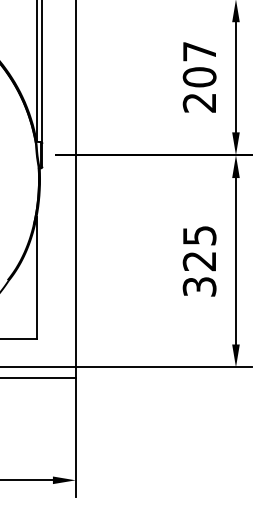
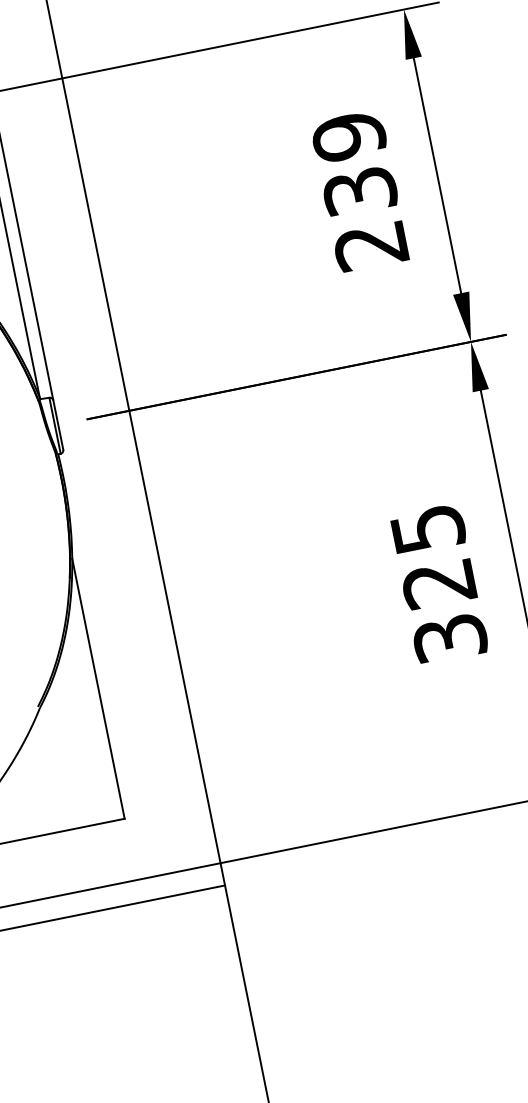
text: (199, 64) -> (354, 164), 207 -> 239

